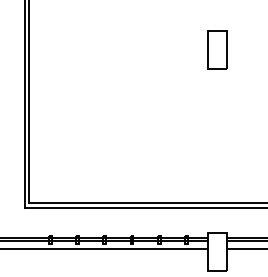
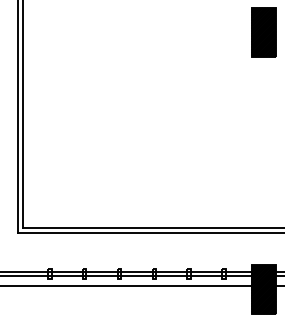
hatch: (217, 50) -> (263, 32), added
hatch: (217, 251) -> (263, 289), added

